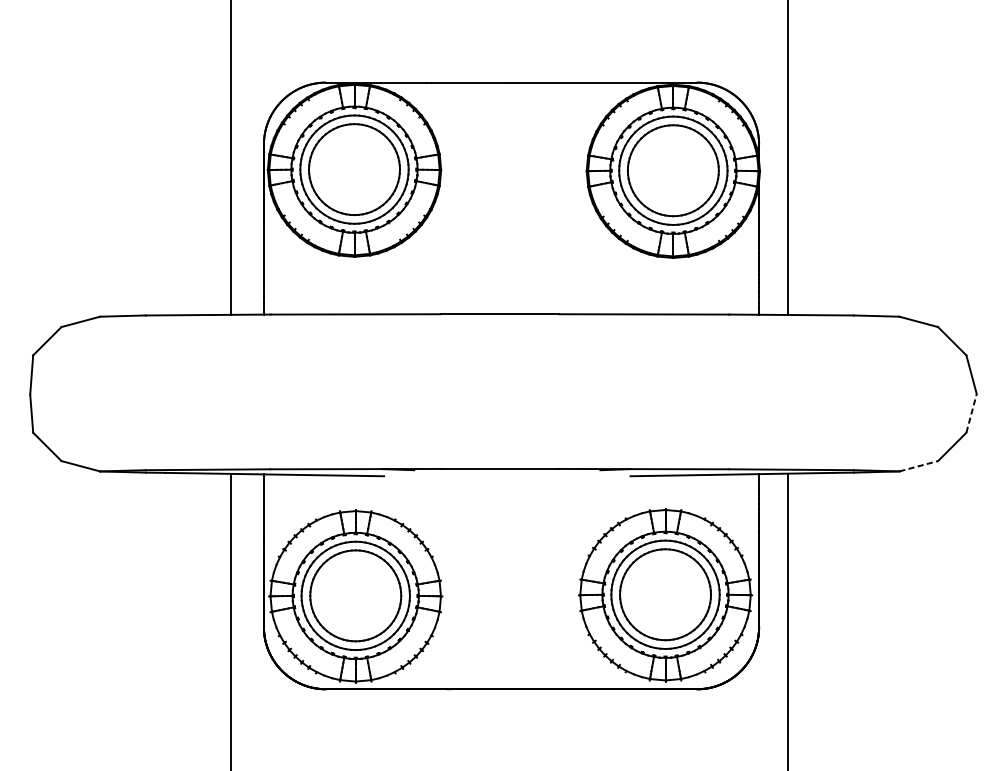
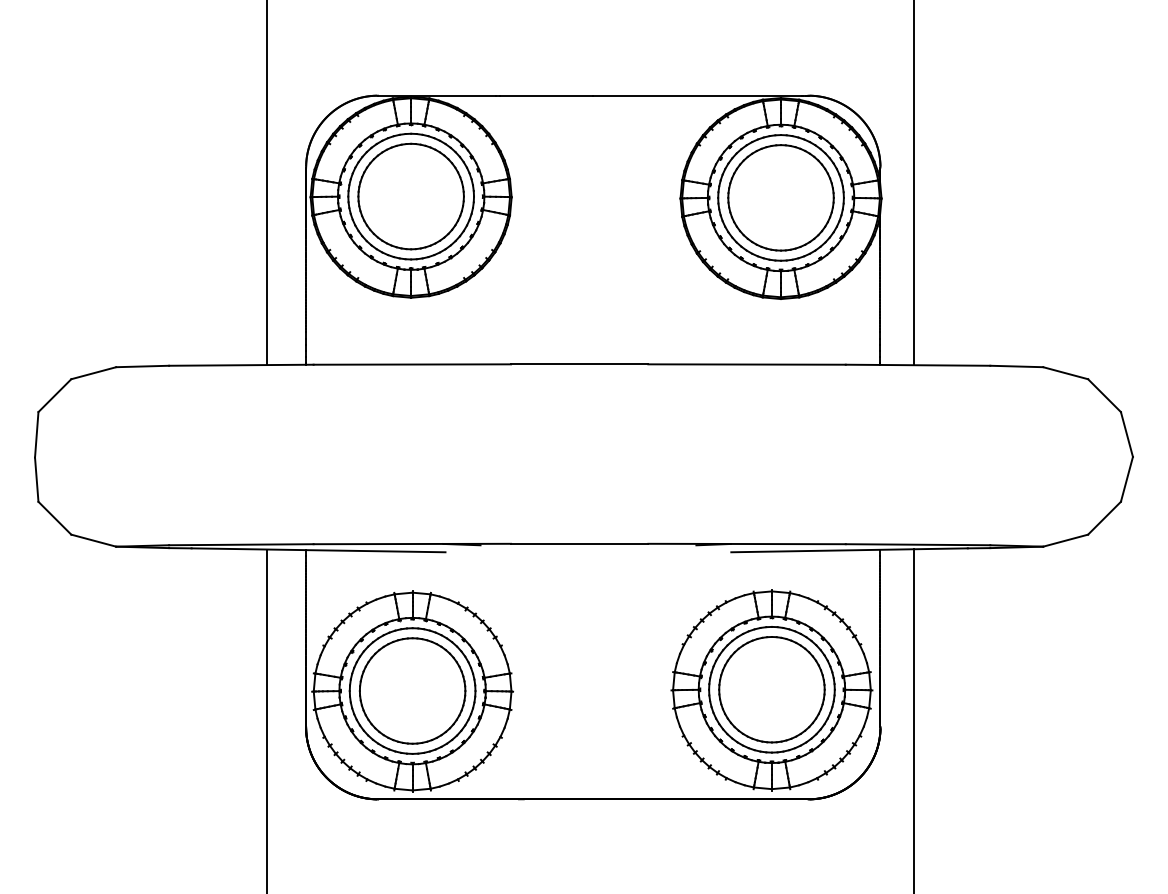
line: (972, 412) -> (1127, 478), dashed -> solid
line: (919, 466) -> (1066, 540), dashed -> solid

